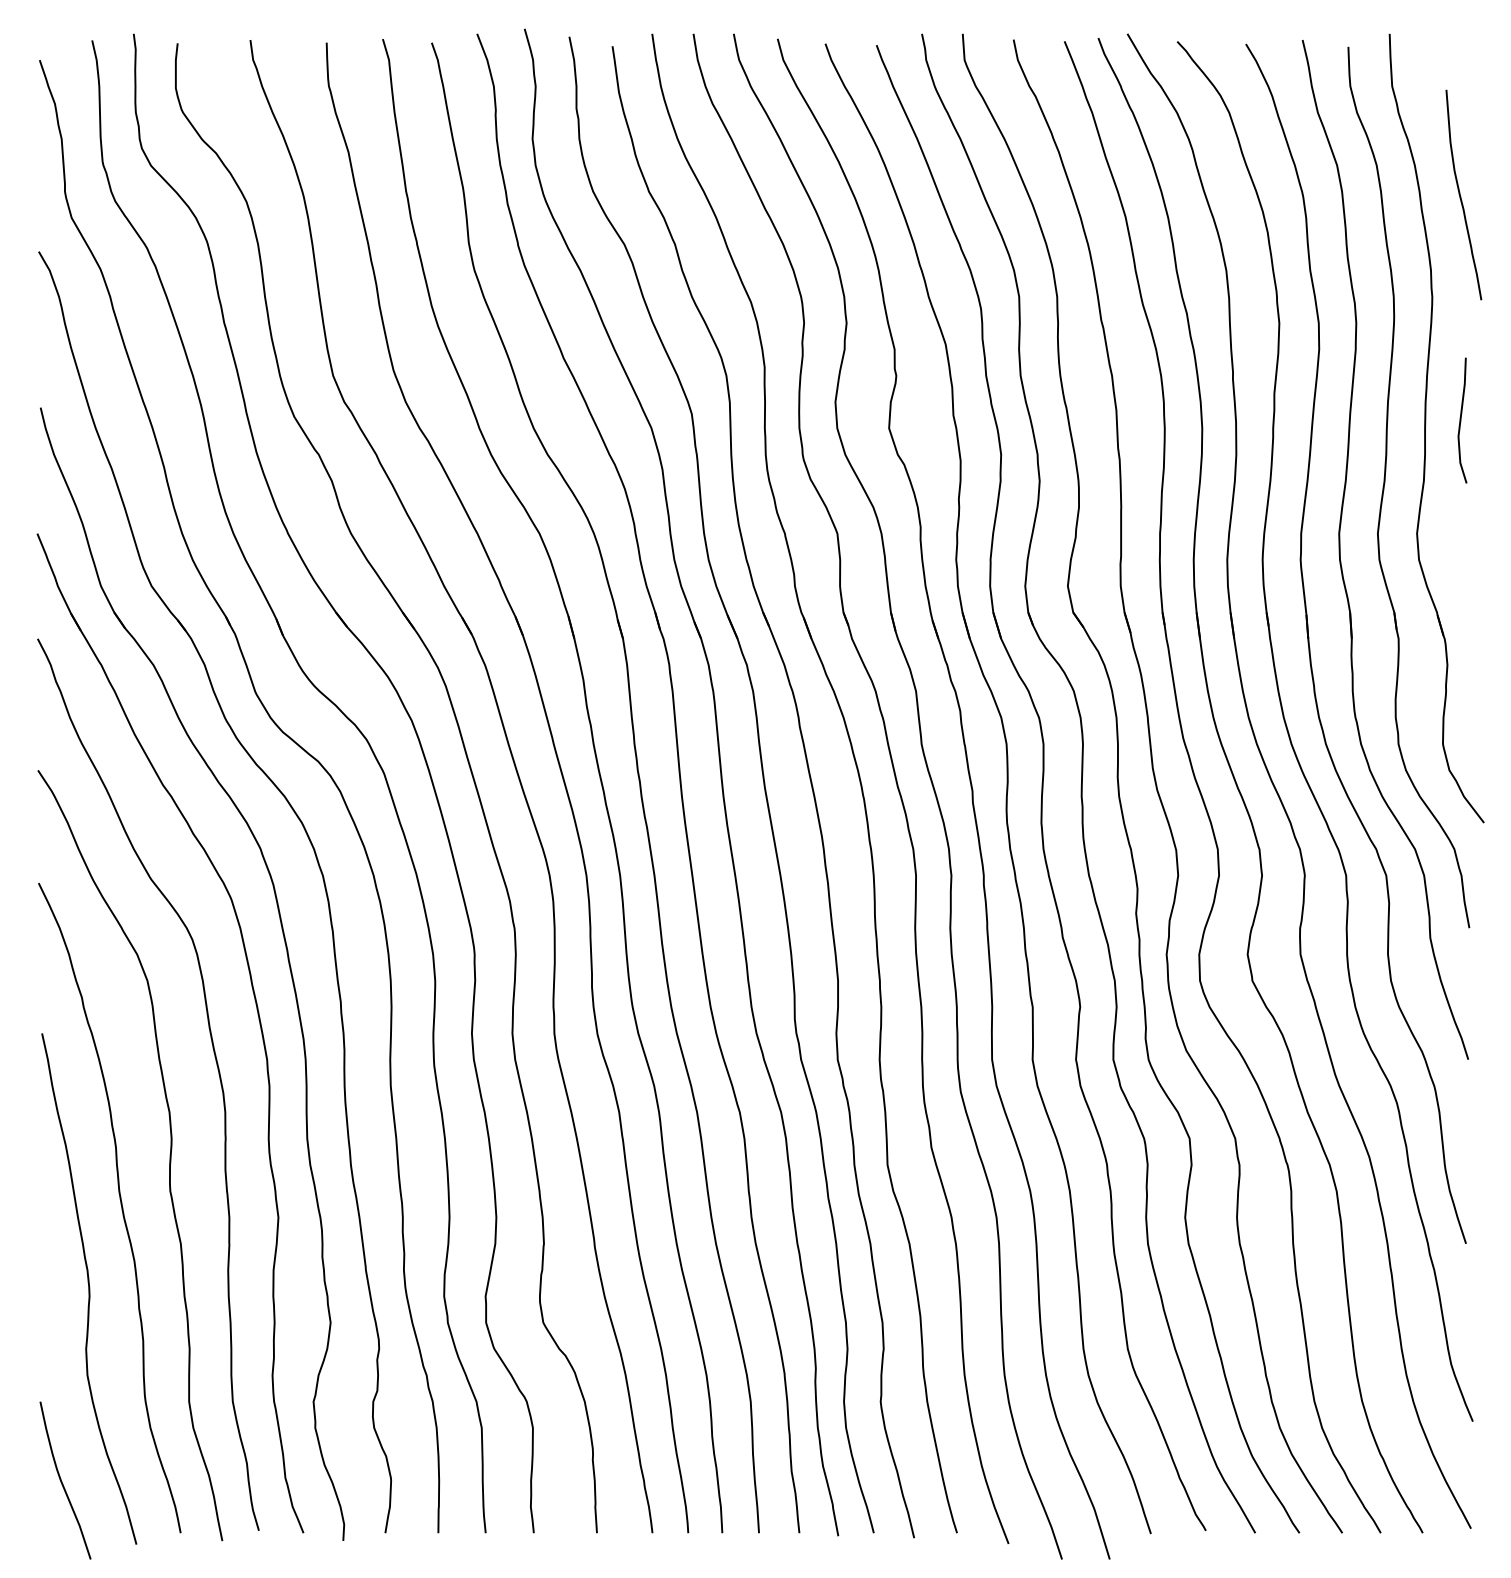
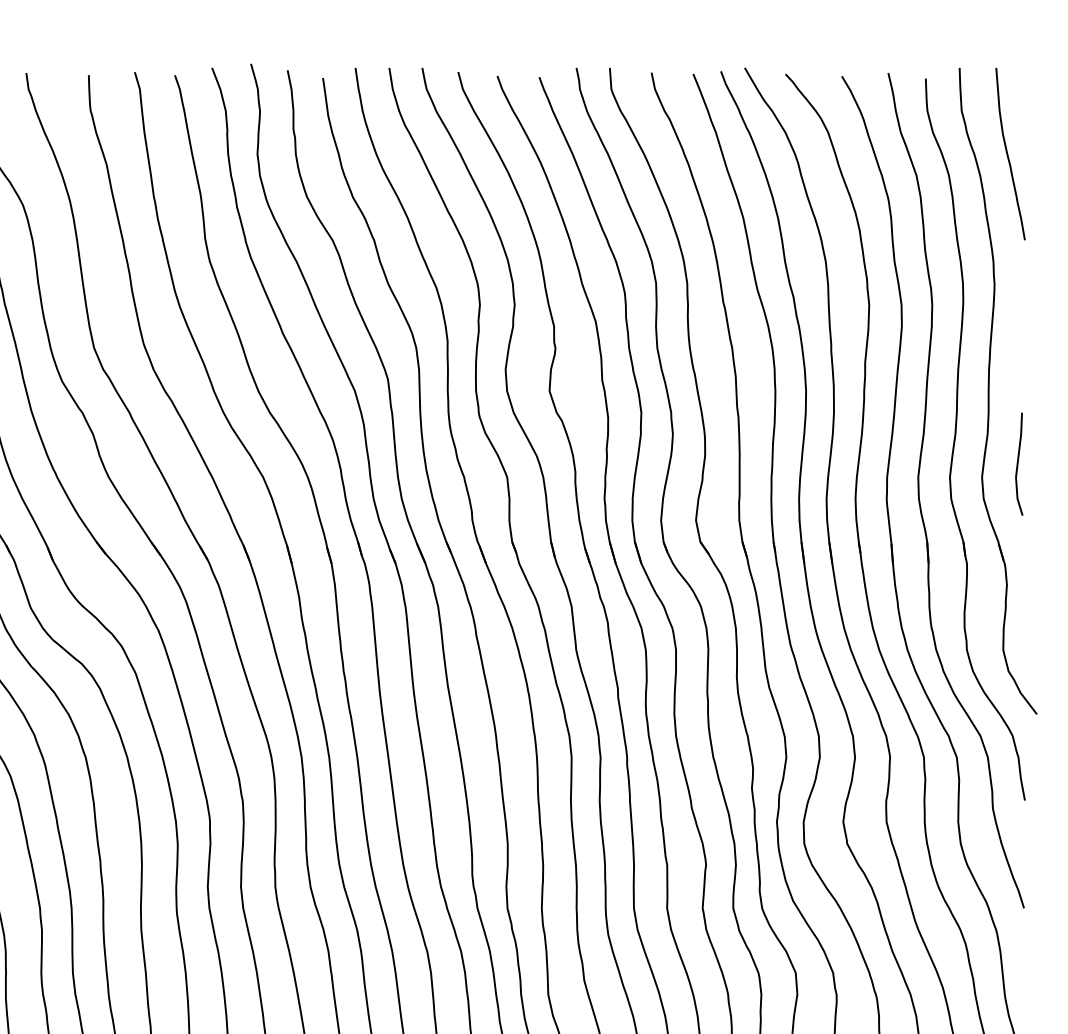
curve: (1461, 196) -> (1008, 155), moved
line: (1461, 420) -> (1018, 464), moved

